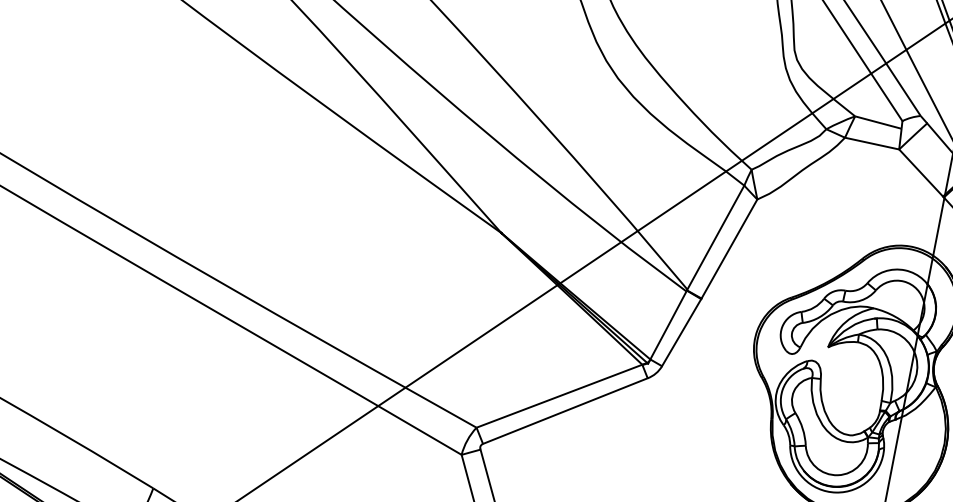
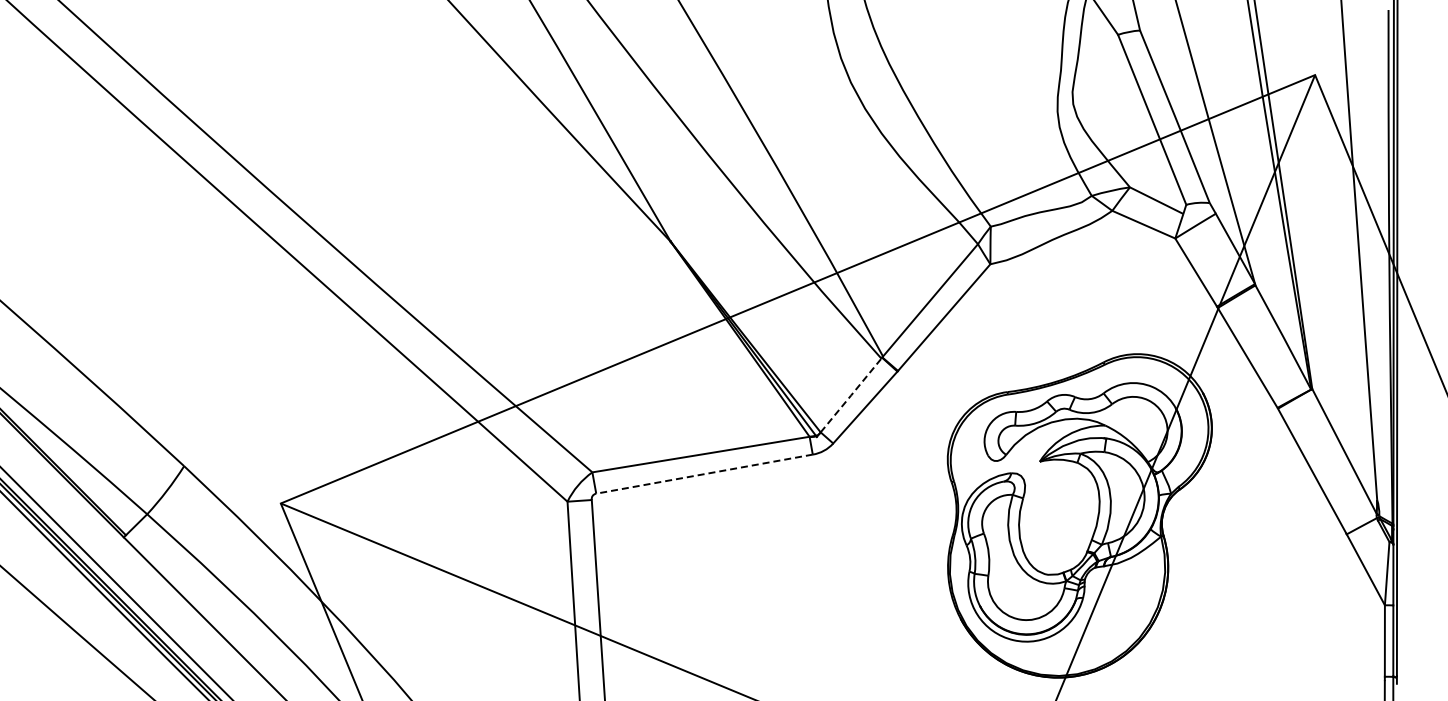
line: (668, 325) -> (851, 395), solid -> dashed
line: (565, 411) -> (704, 474), solid -> dashed

